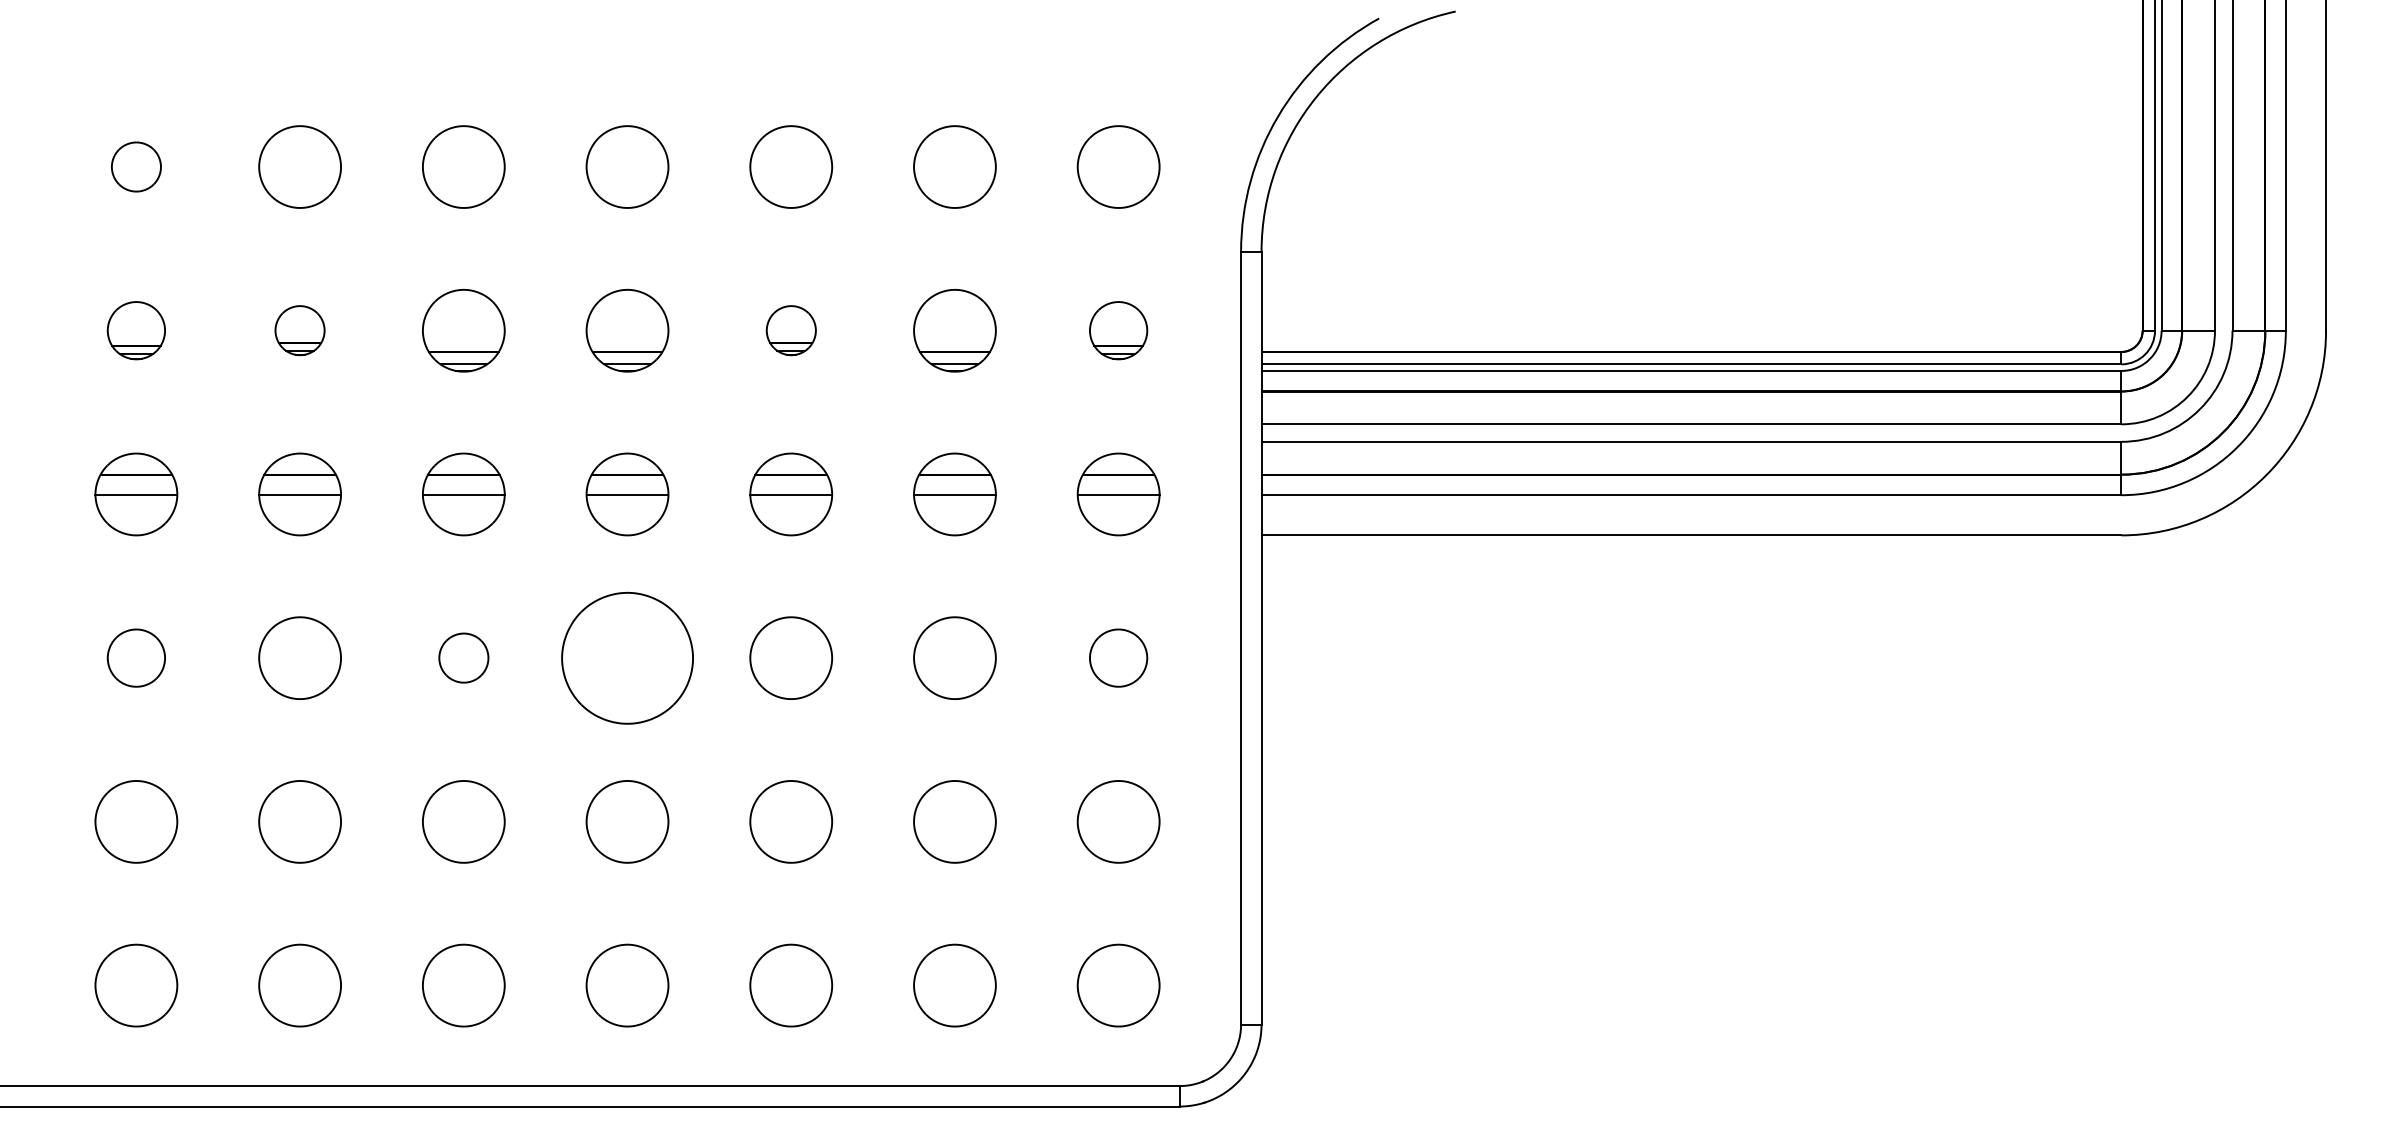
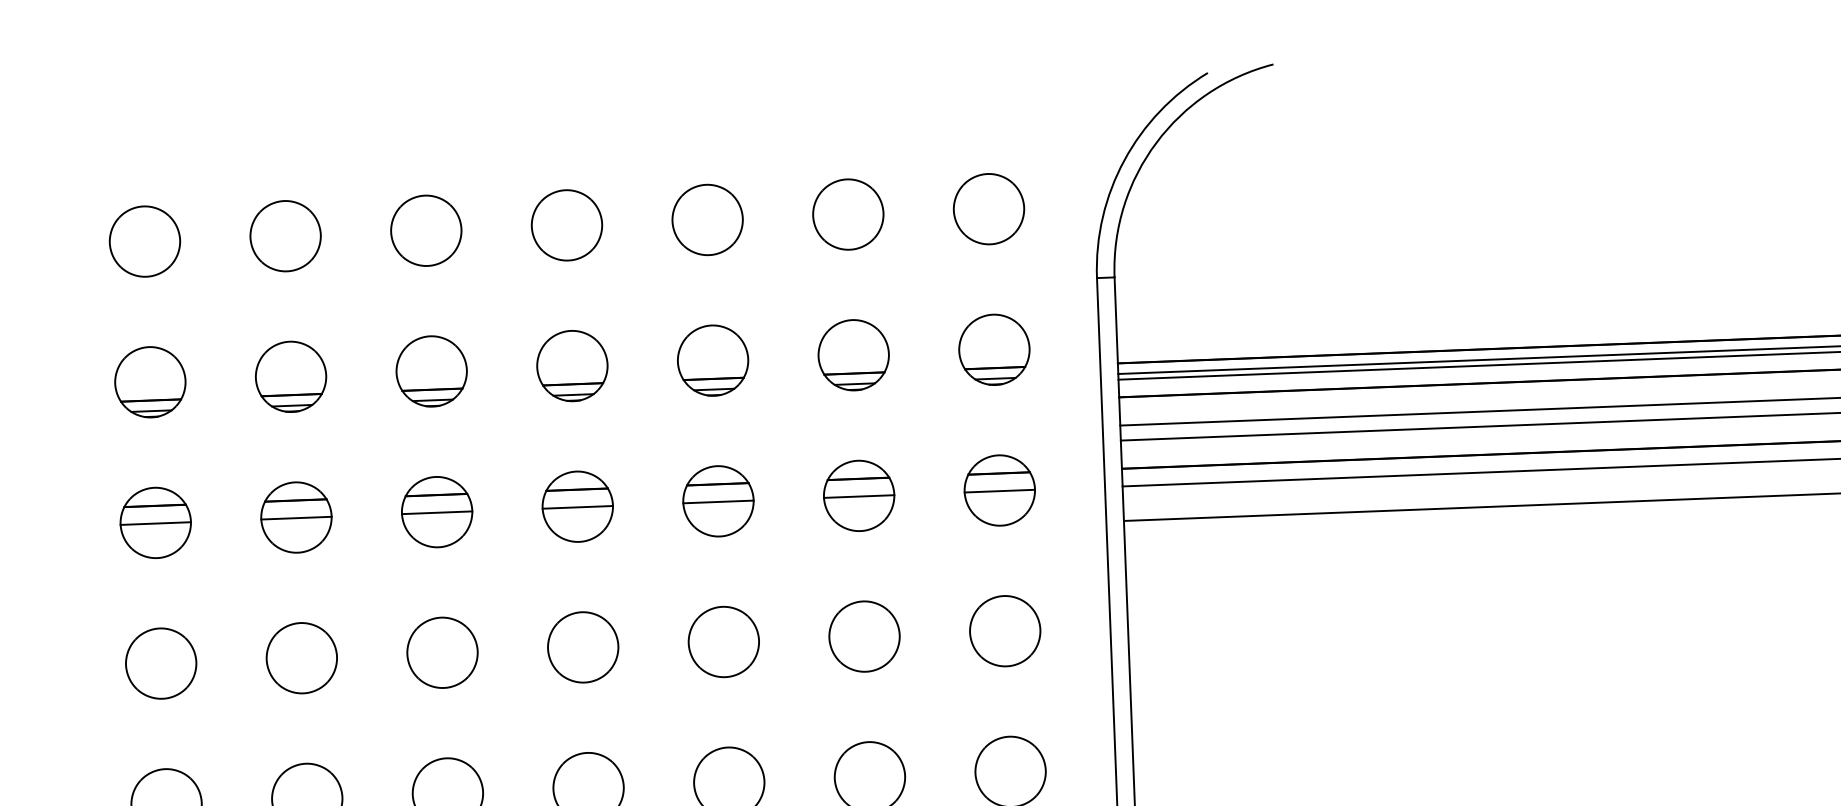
part: (136, 166) -> (145, 241), size x1.67
part: (136, 330) -> (150, 382), size x1.43
part: (299, 330) -> (290, 376), size x1.67
part: (791, 330) -> (713, 360), size x1.67
part: (1118, 330) -> (994, 349), size x1.43
part: (136, 657) -> (161, 663), size x1.43
part: (463, 657) -> (442, 652), size x1.67
part: (627, 657) -> (583, 646), size x0.62
part: (1118, 657) -> (1005, 630), size x1.43

